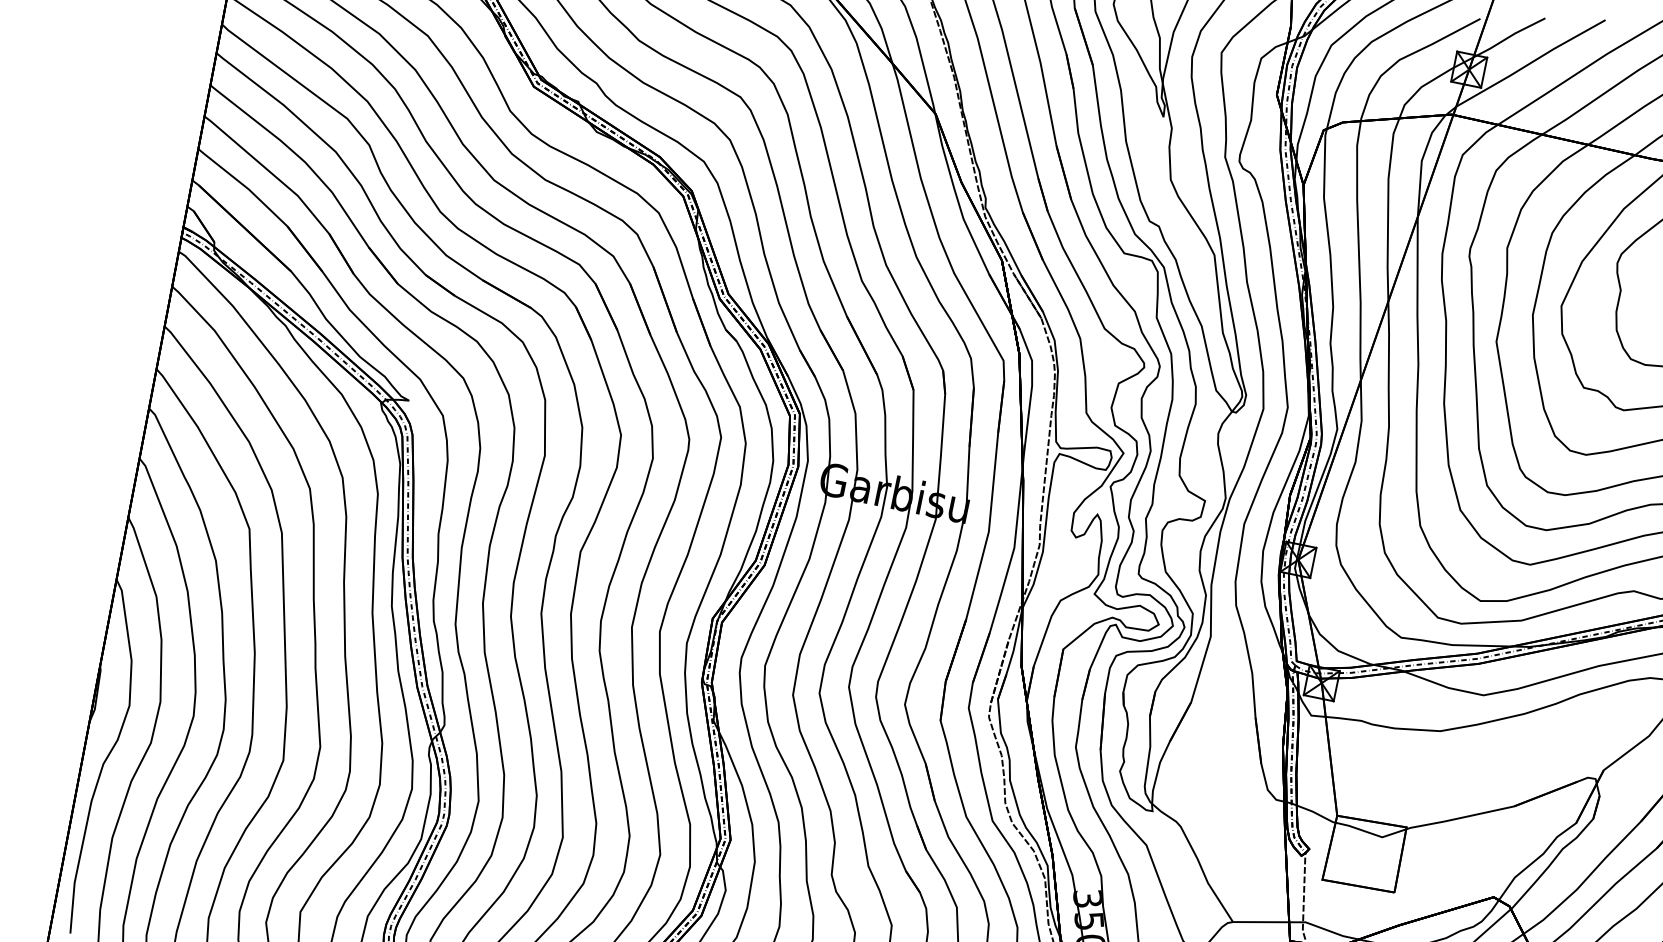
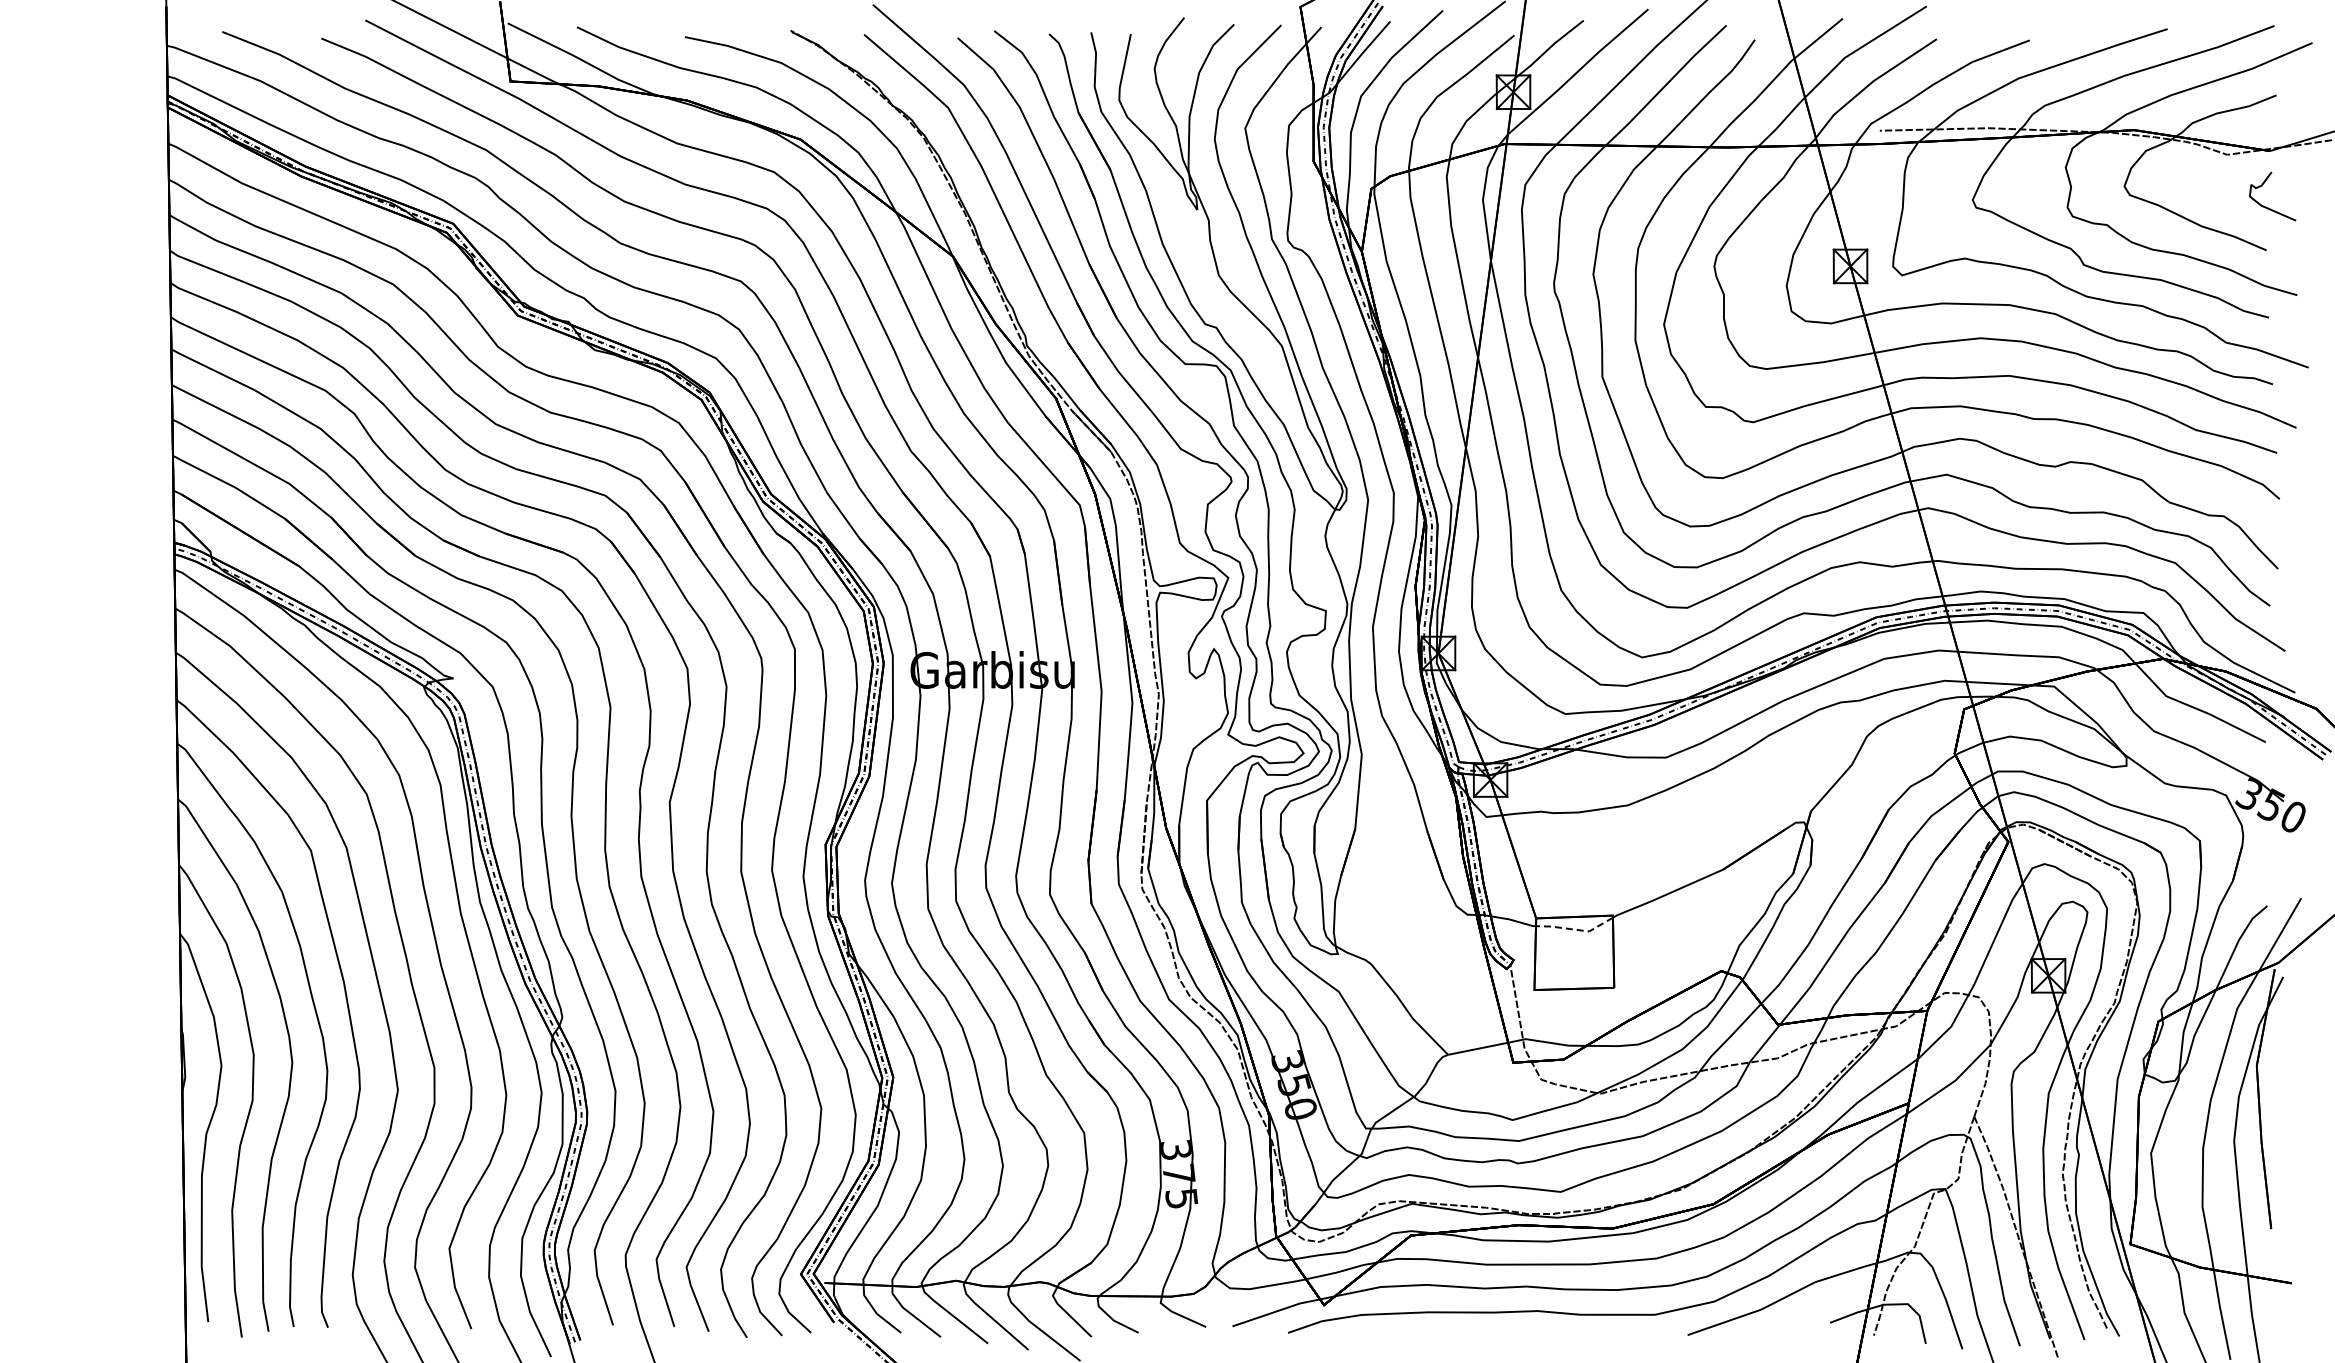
line: (1371, 833) -> (1576, 929), solid -> dashed

